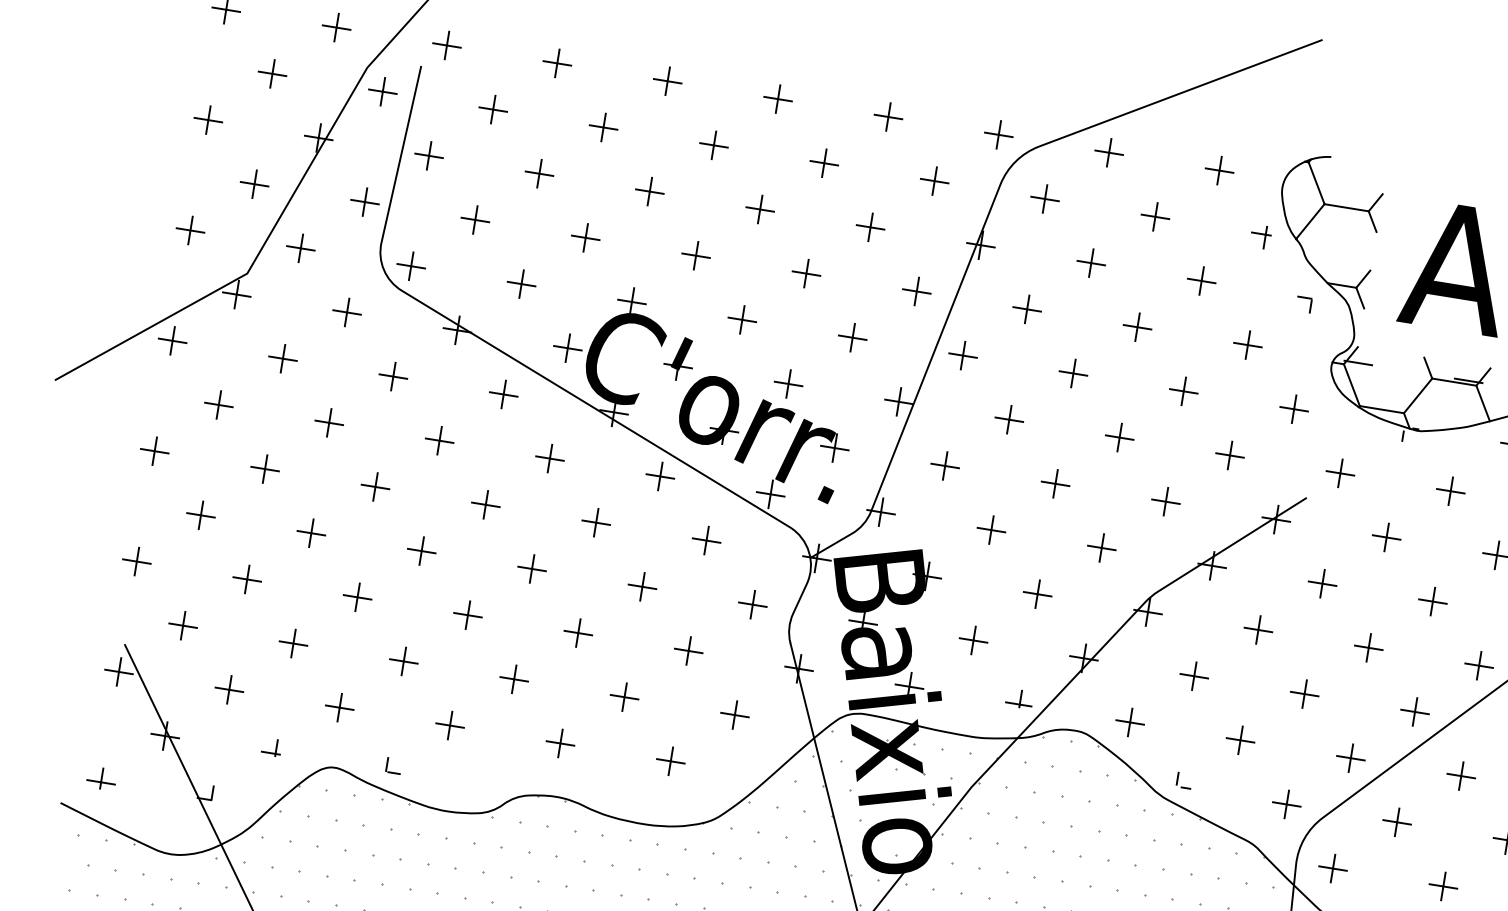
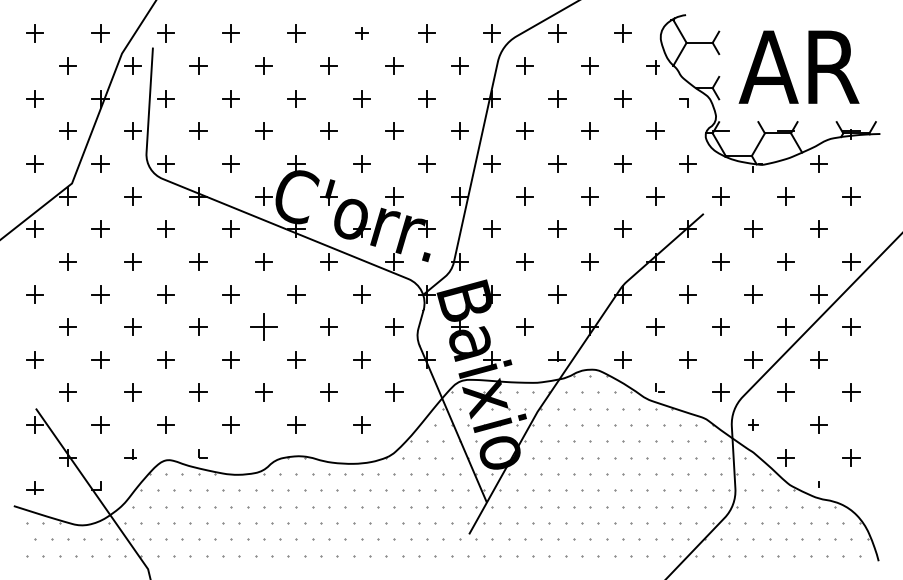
part: (777, 99) -> (361, 33), size x0.7
part: (531, 567) -> (263, 326), size x1.6
part: (1333, 867) -> (753, 424), size x0.6

